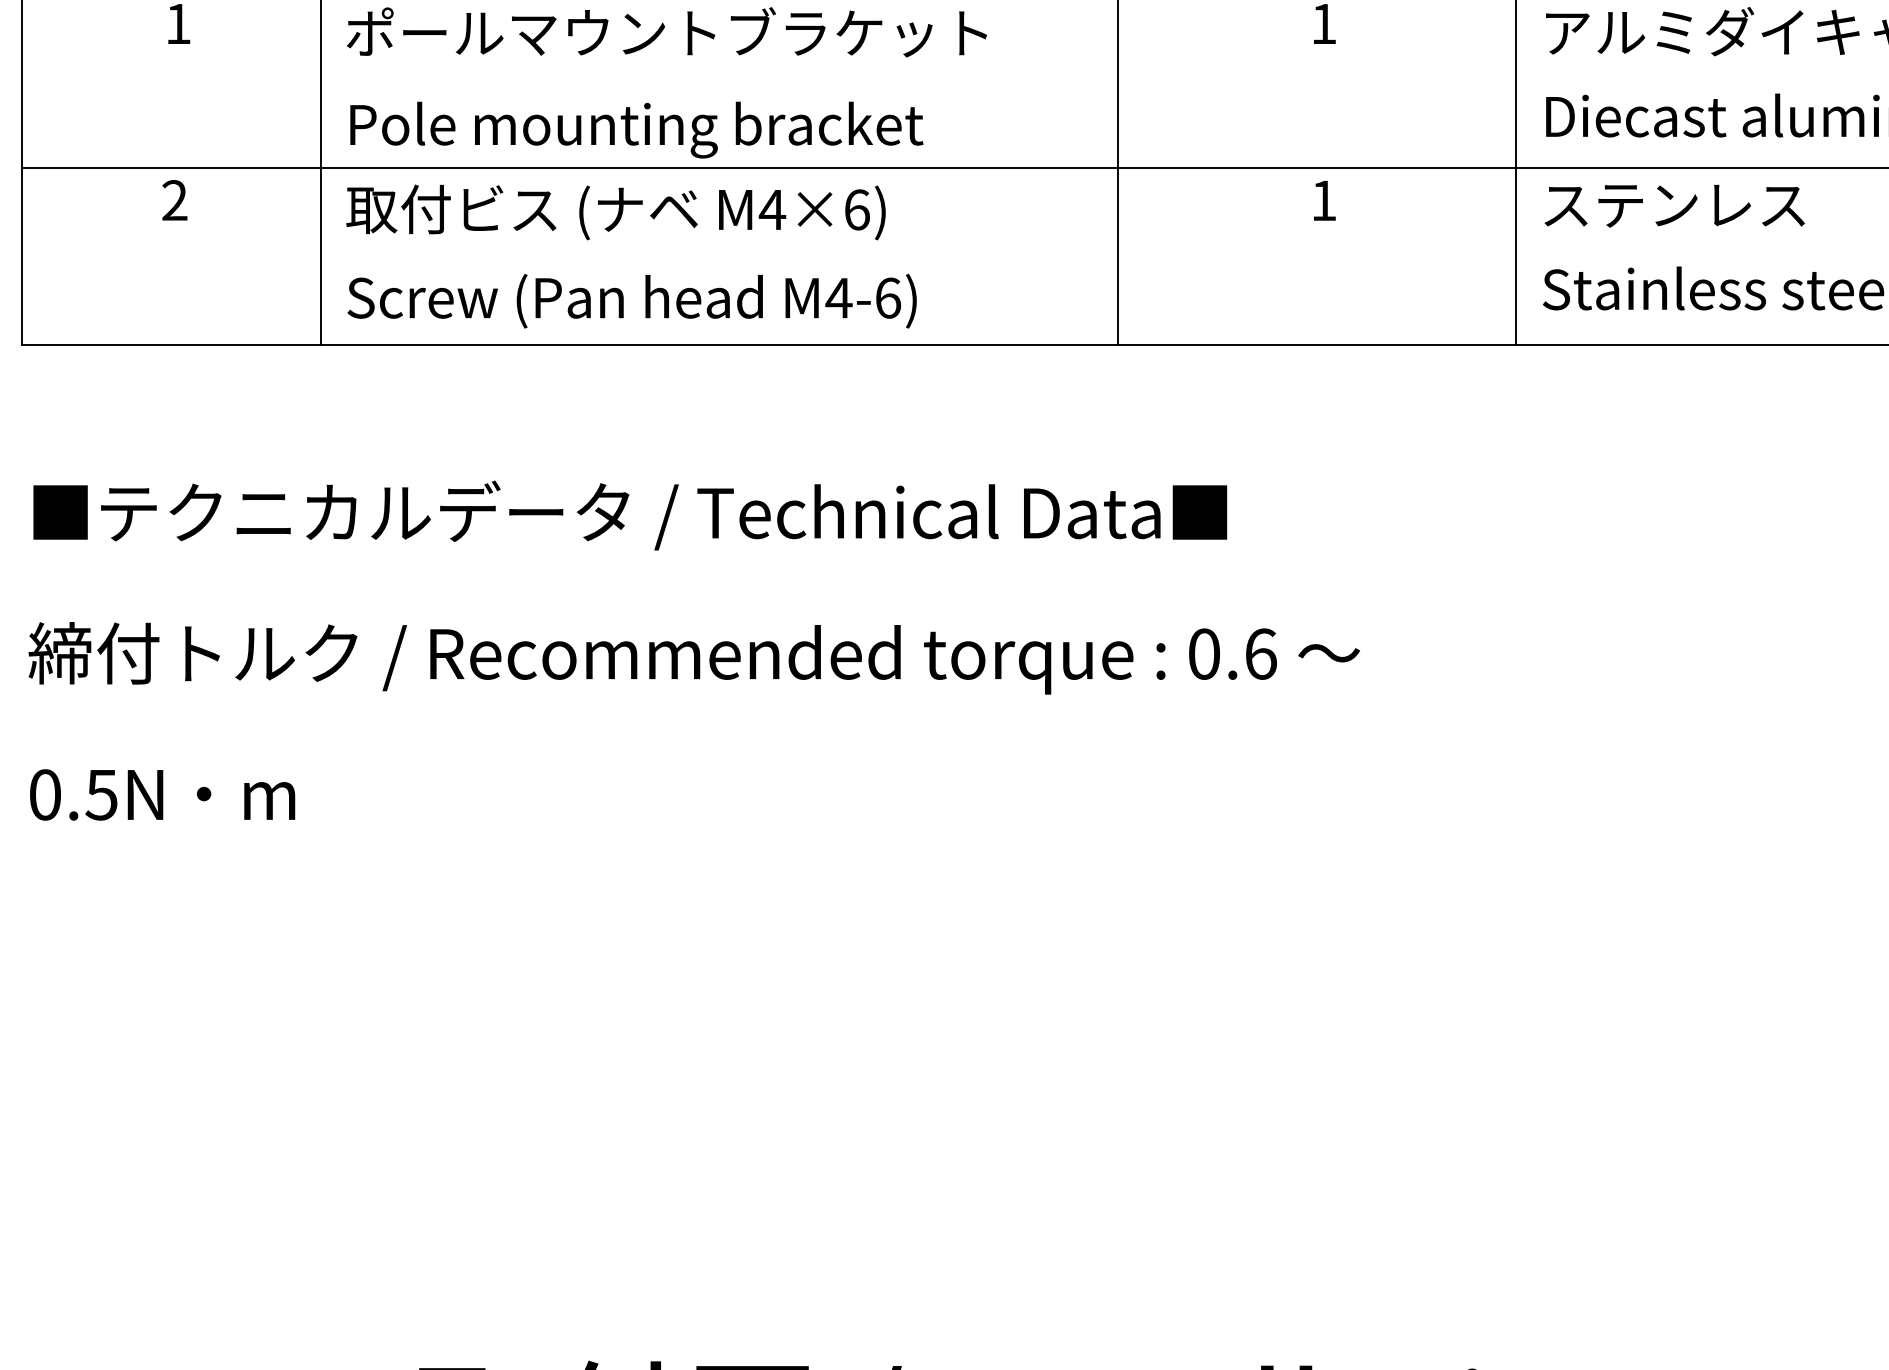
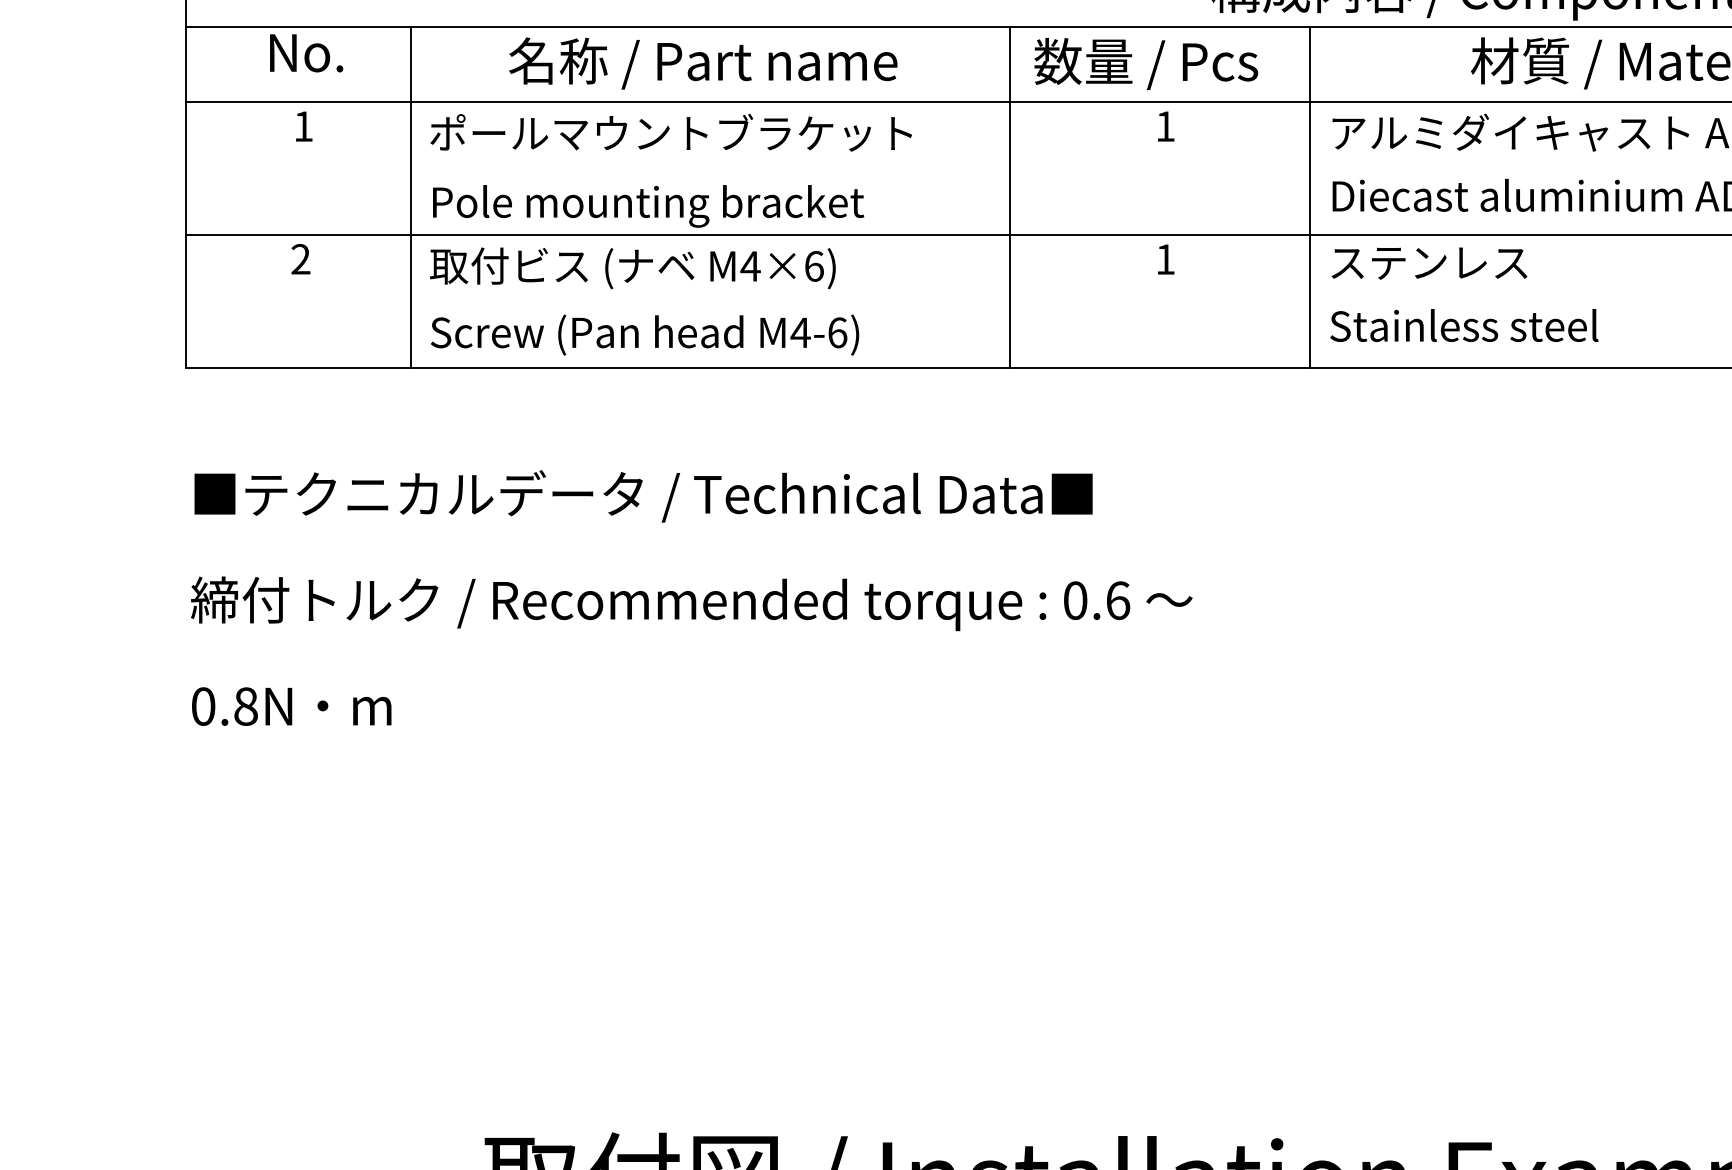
text: (101, 794) -> (245, 706), 0.5N -> 0.8N

